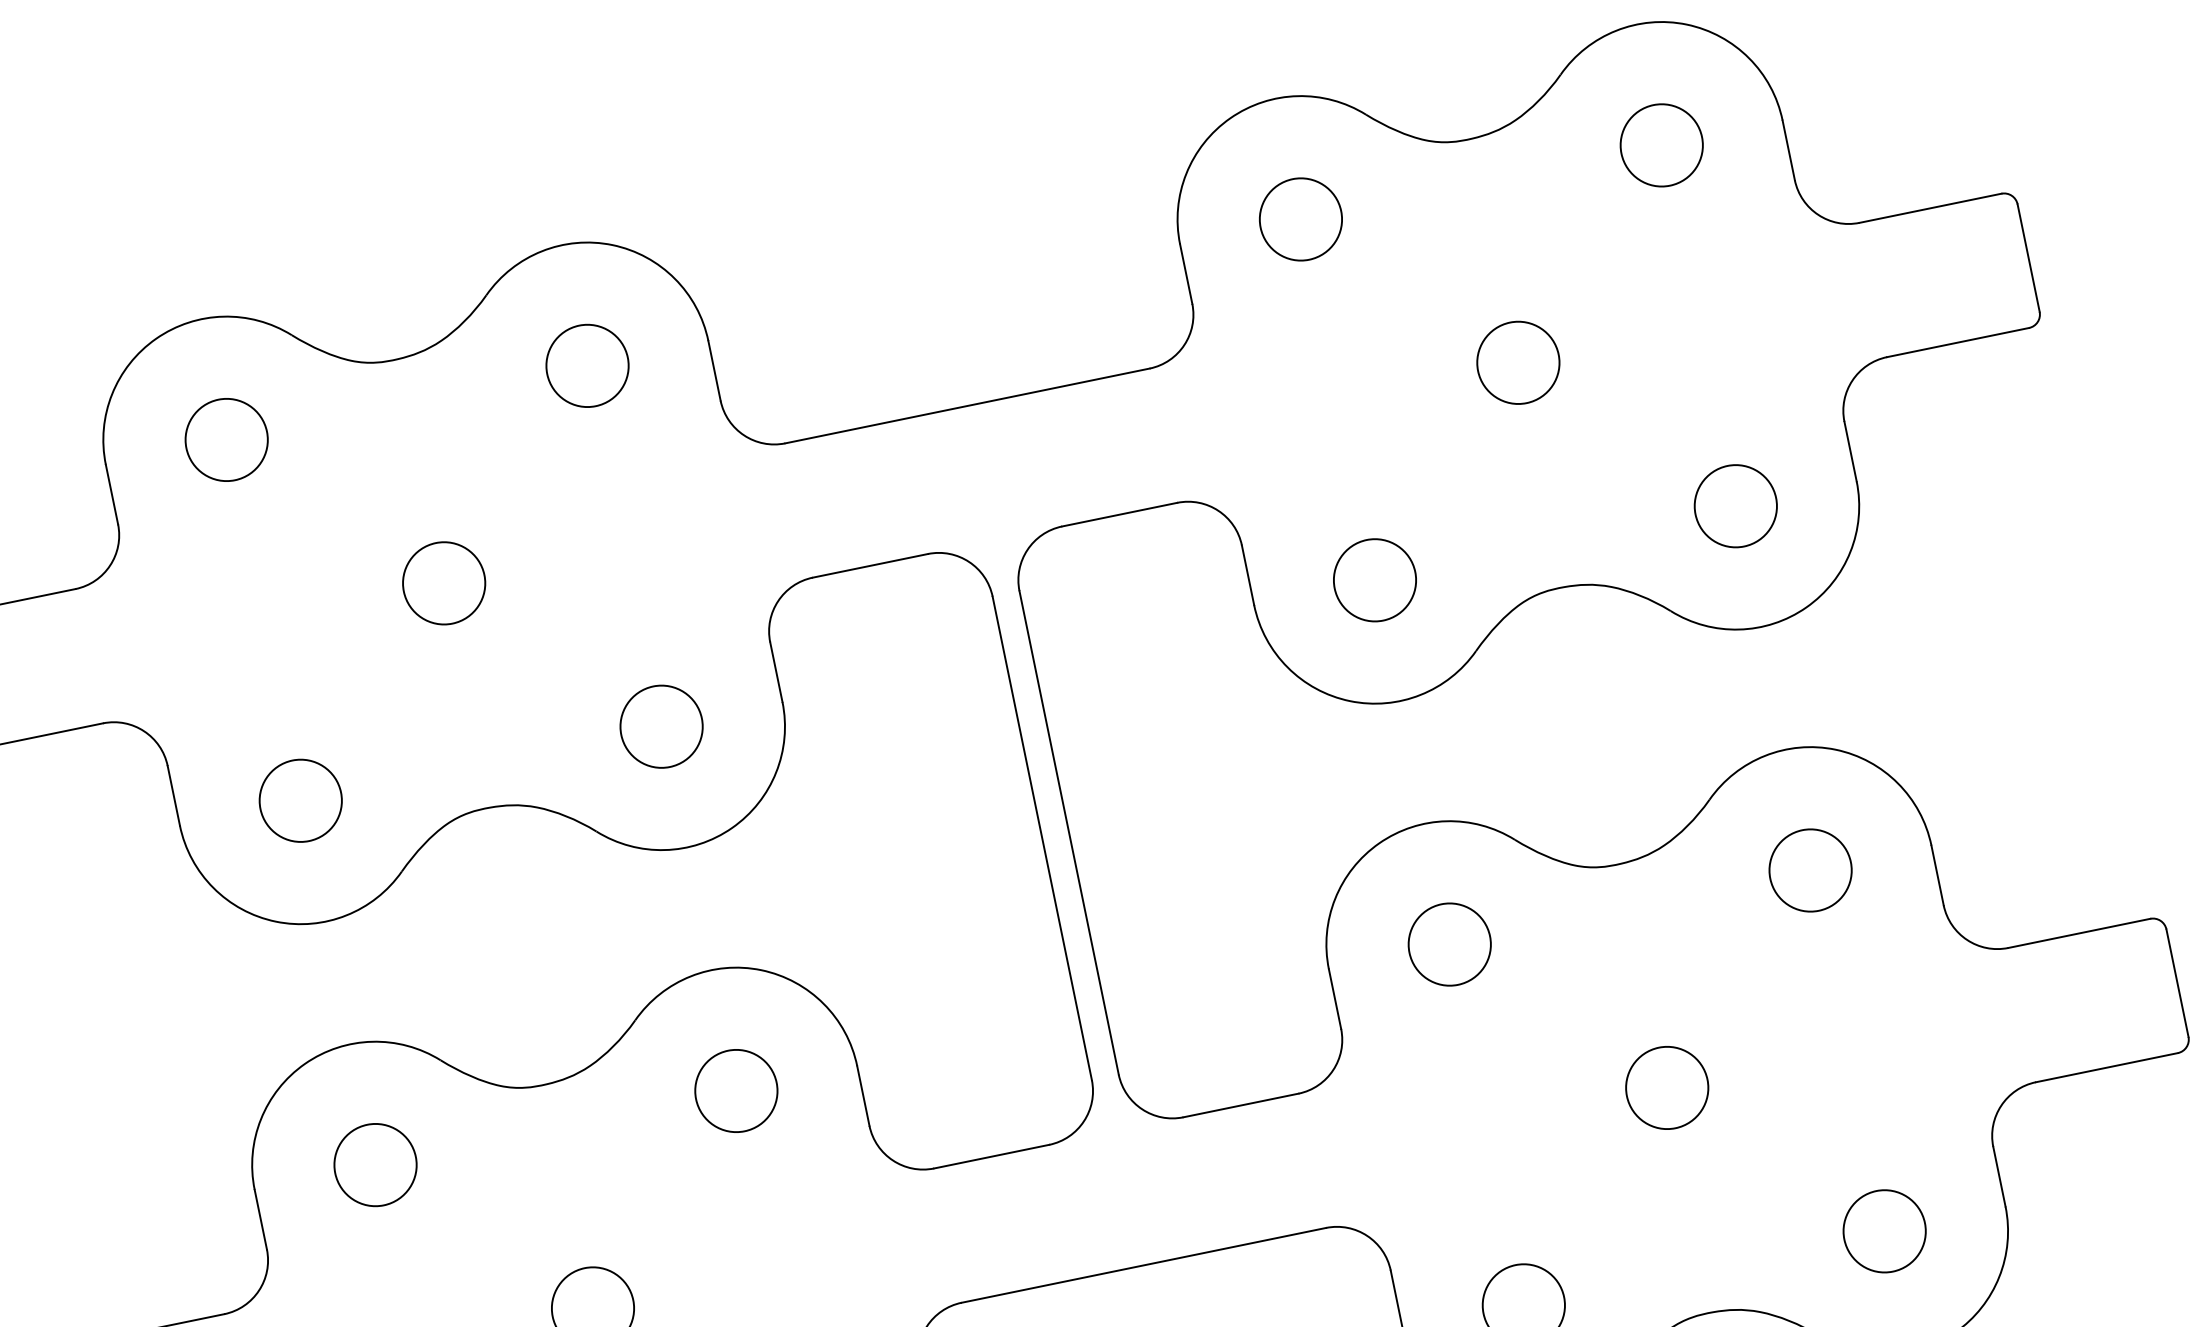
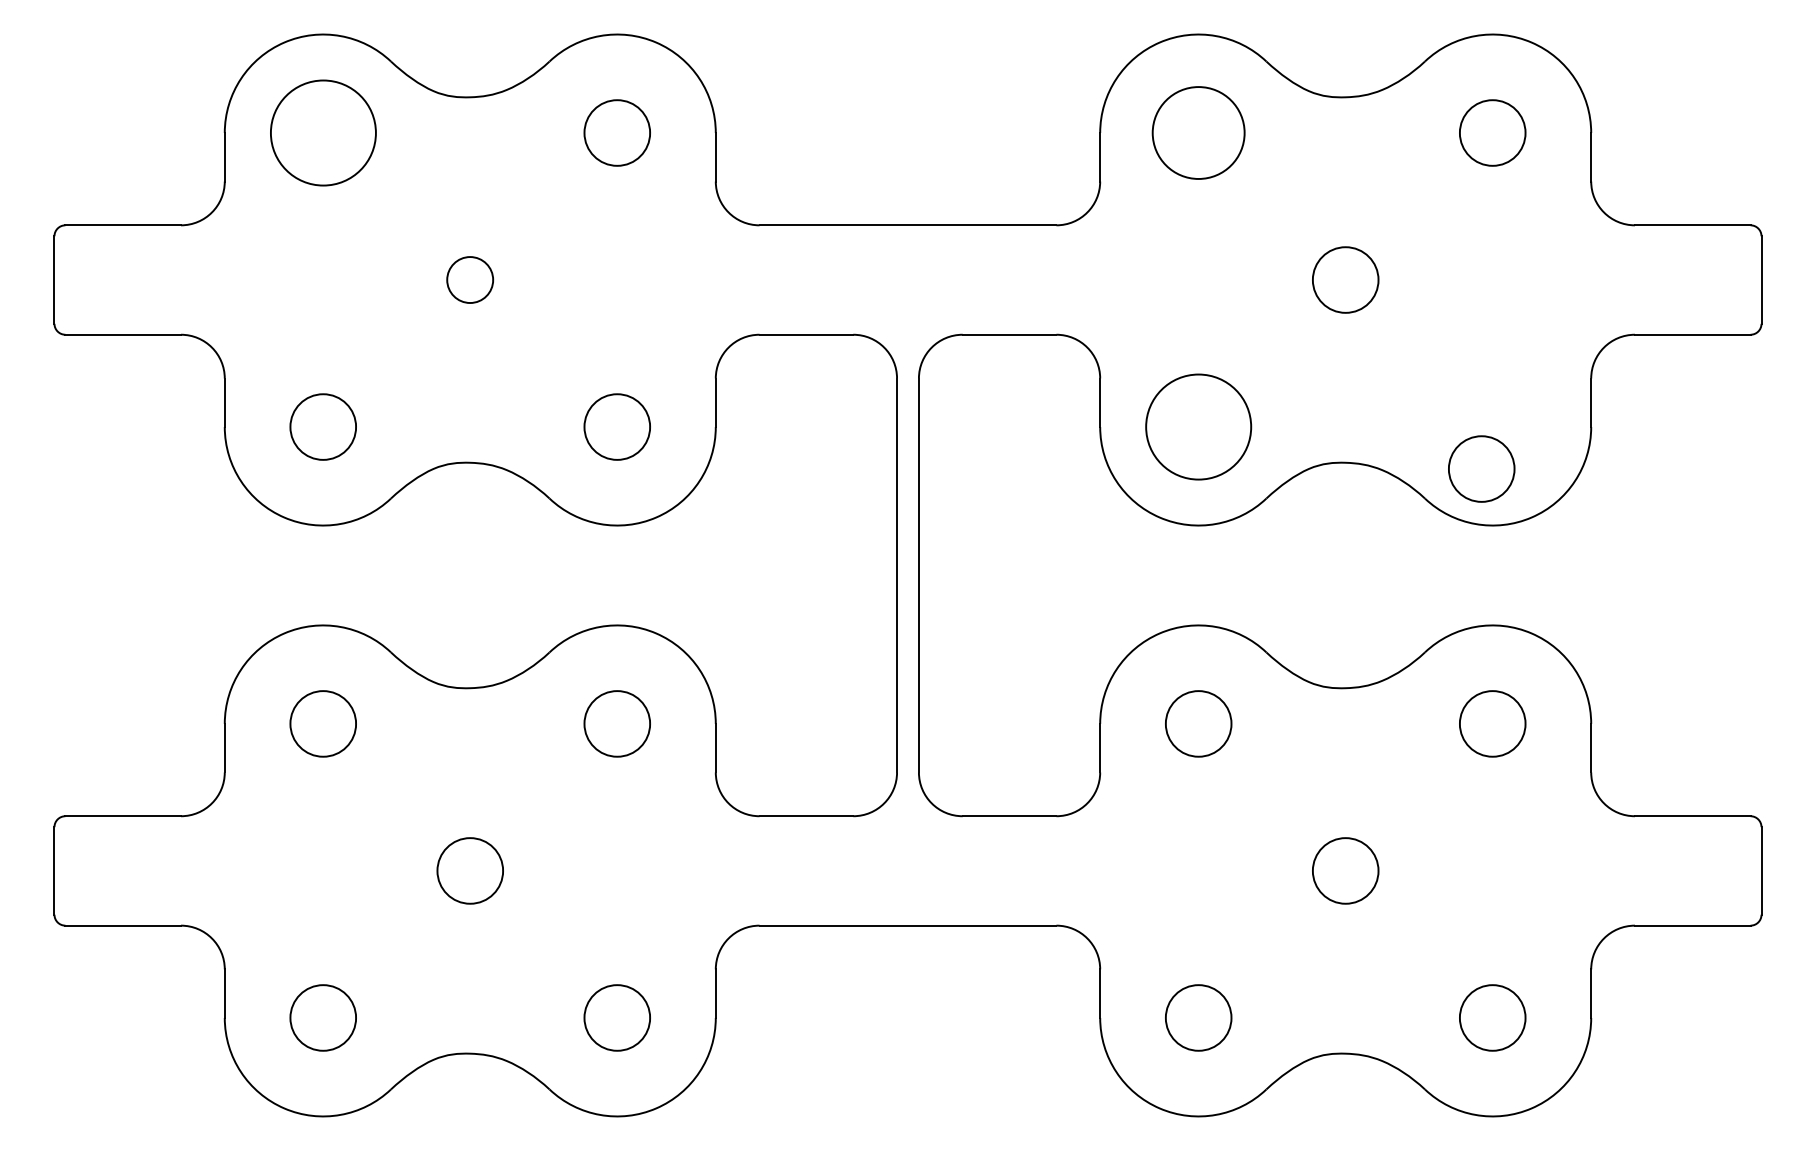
circle: (1300, 218) -> (1198, 132), size x1.4
circle: (225, 439) -> (322, 132), size x1.6
circle: (1735, 505) -> (1481, 468), moved
circle: (1374, 579) -> (1198, 426), size x1.6
circle: (443, 582) -> (469, 279), size x0.7

